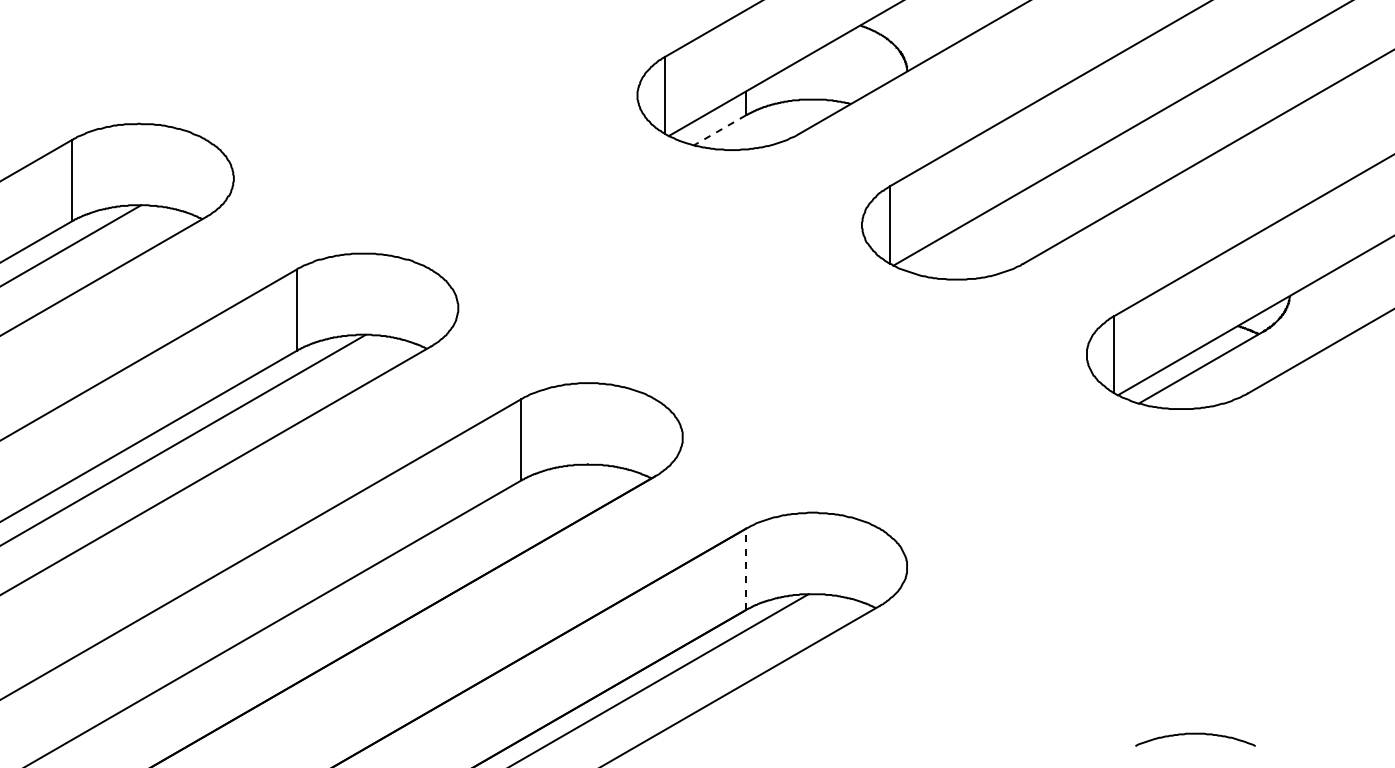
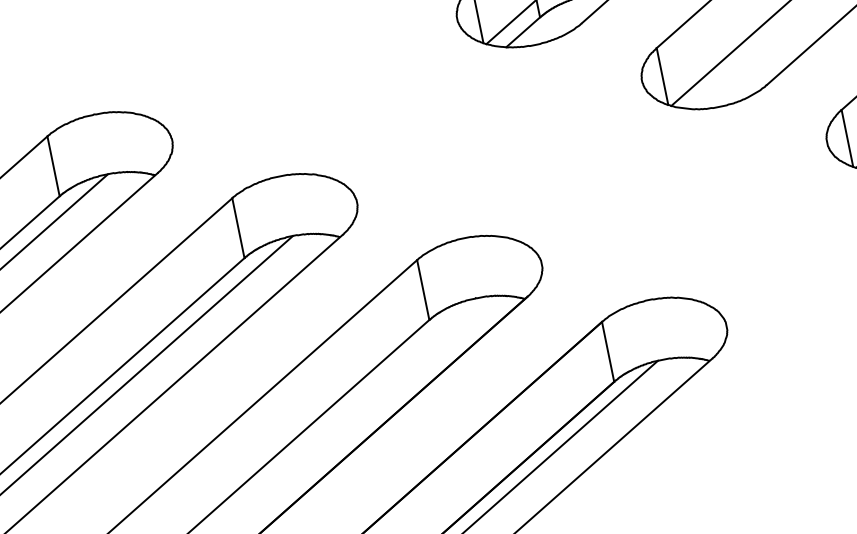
line: (719, 130) -> (522, 32), dashed -> solid
line: (745, 569) -> (607, 351), dashed -> solid

